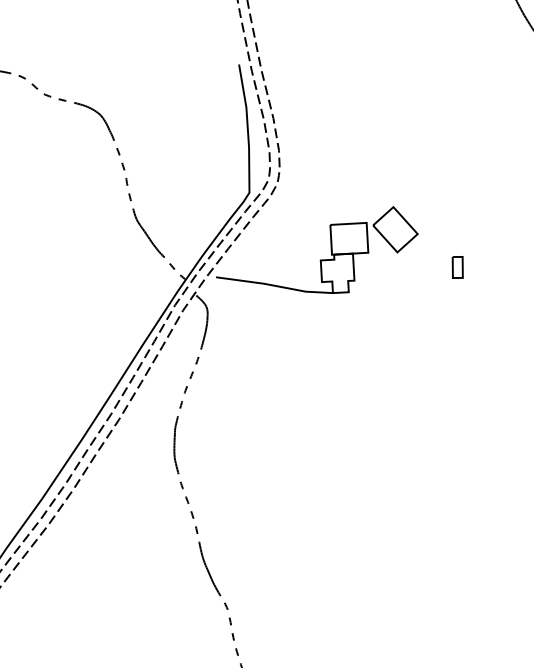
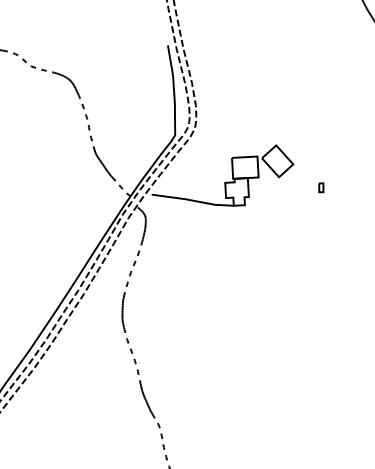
part: (457, 267) -> (321, 187), size x0.6

